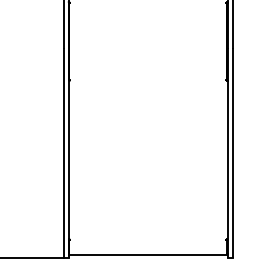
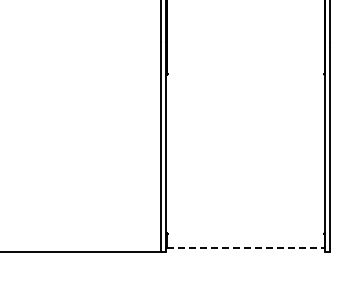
line: (149, 254) -> (246, 248), solid -> dashed

